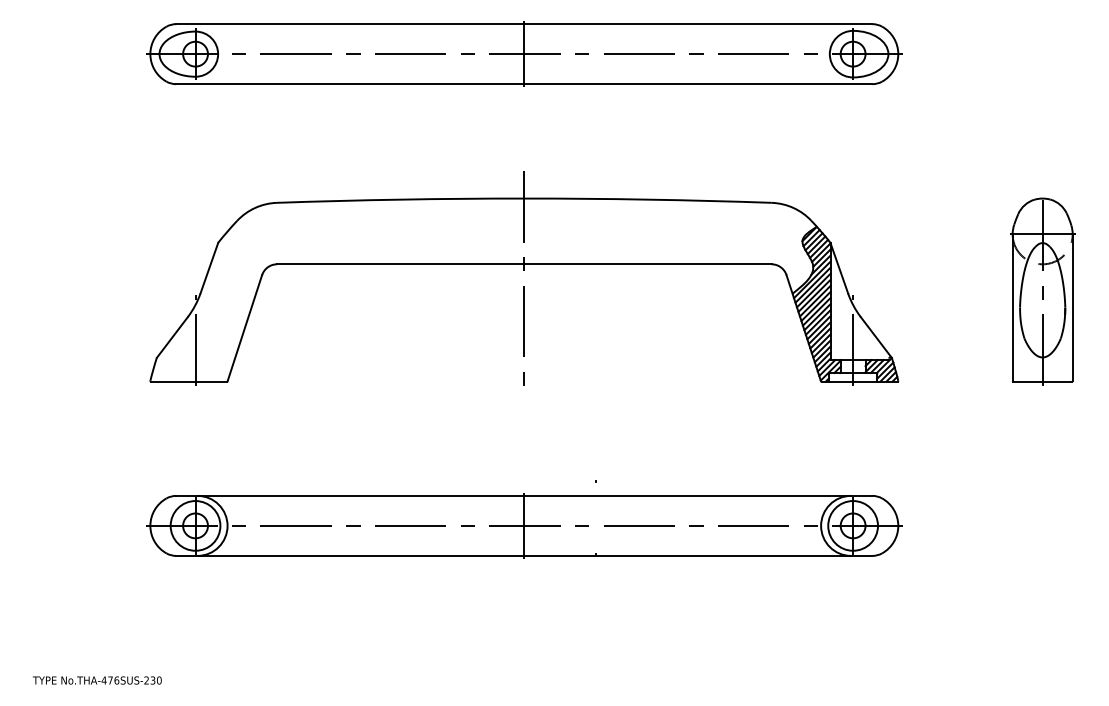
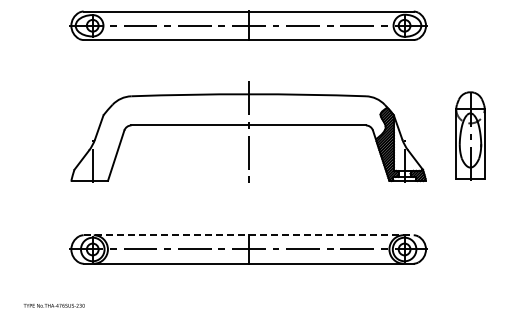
part: (1042, 289) -> (470, 135), moved
line: (526, 496) -> (249, 235), solid -> dashed
text: (95, 679) -> (53, 305), moved

